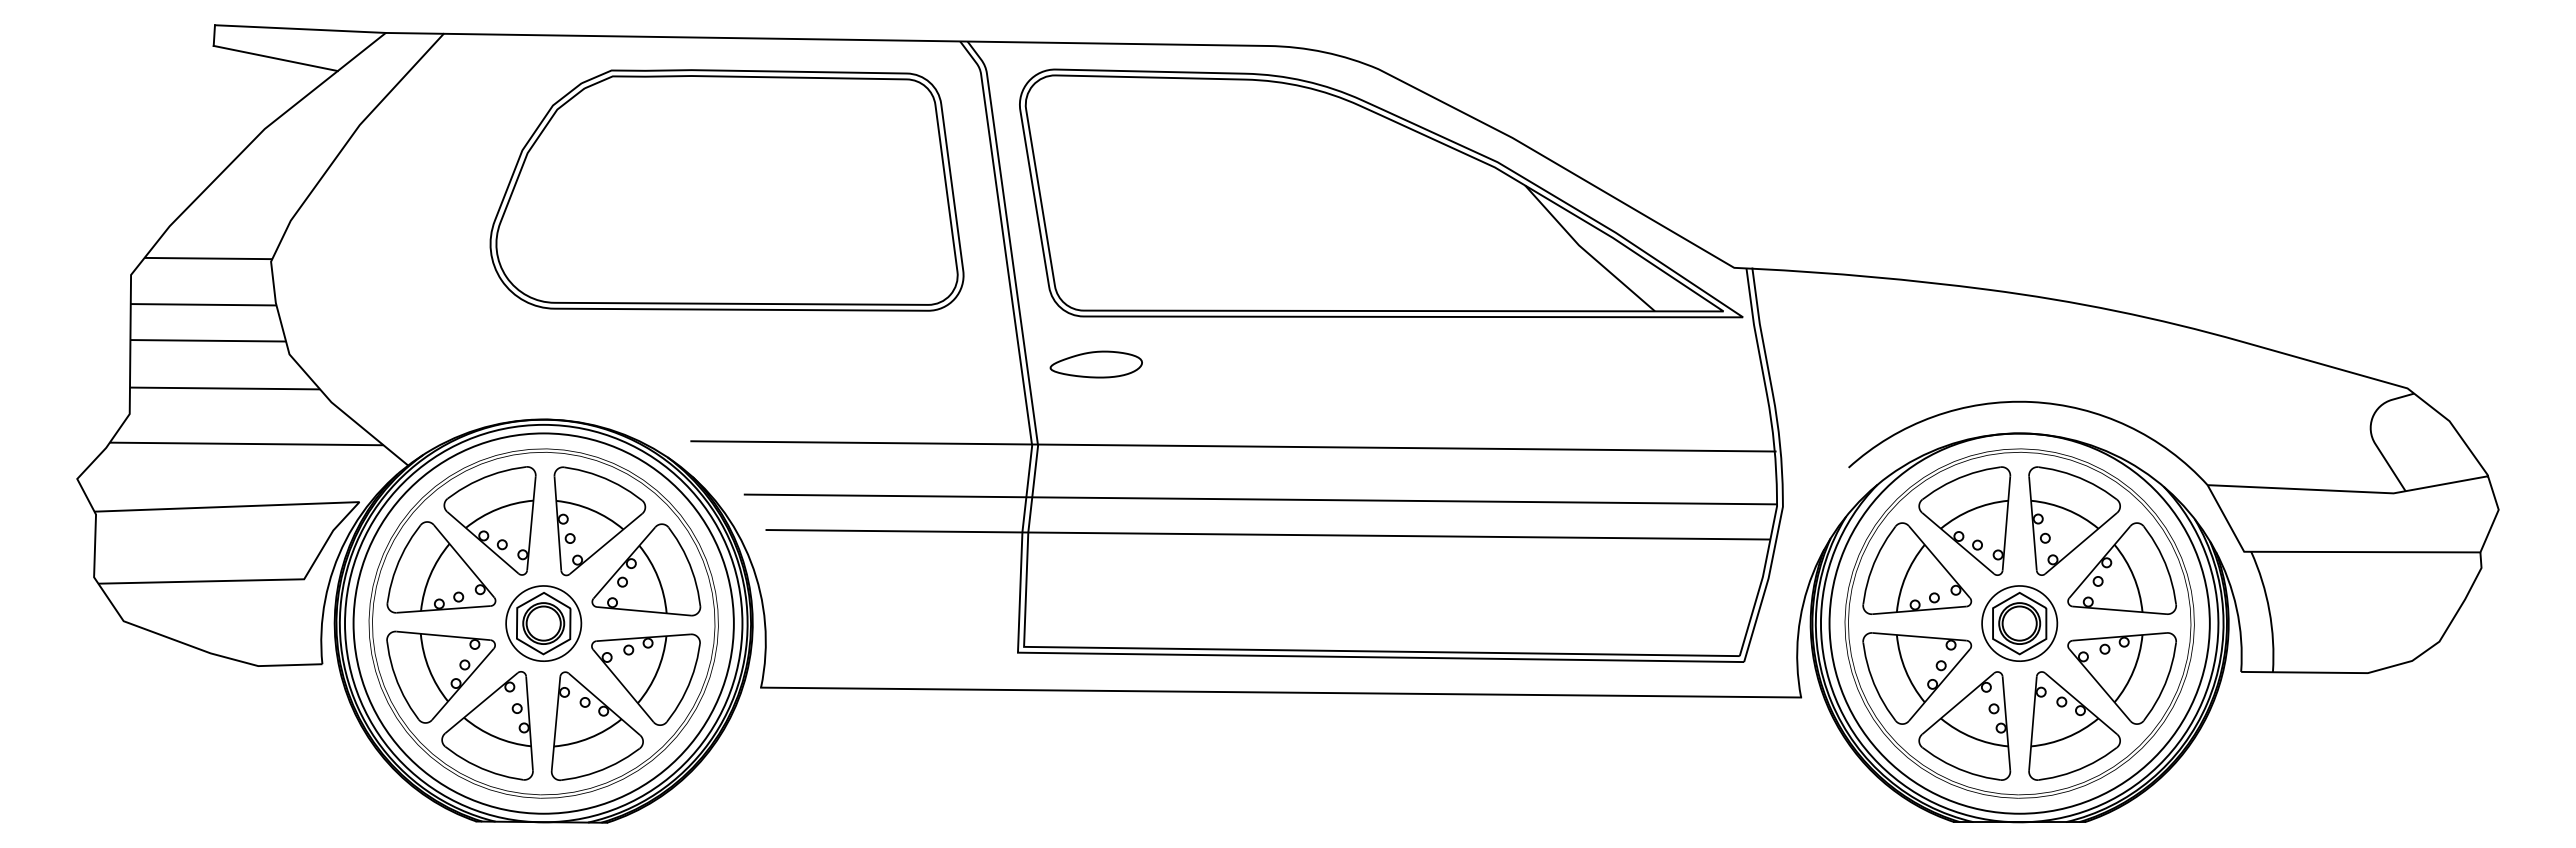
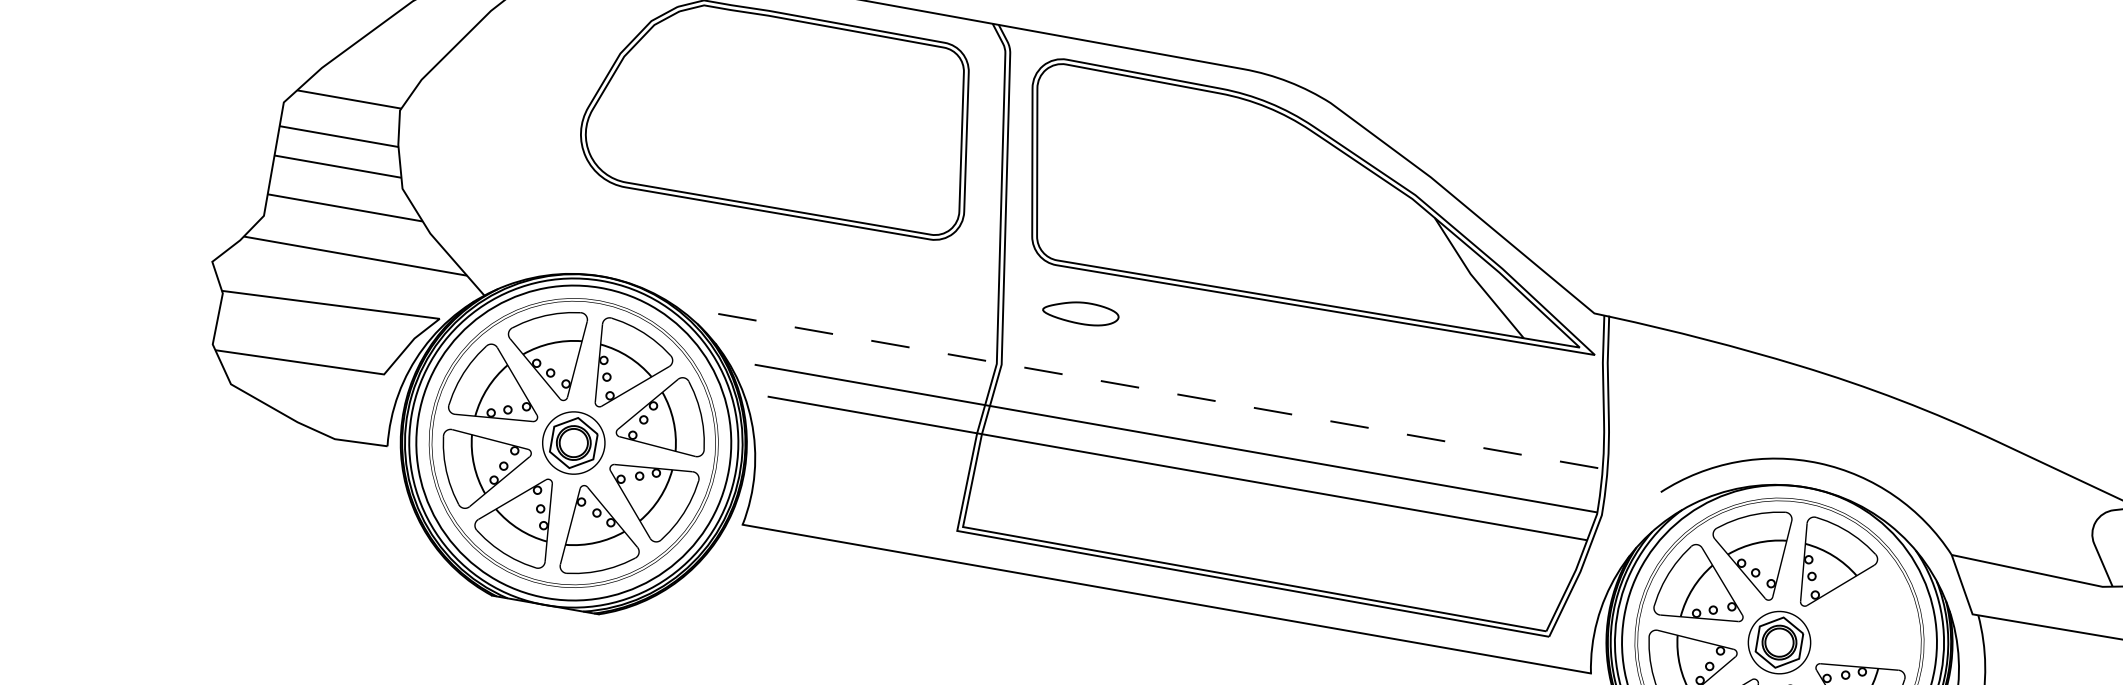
part: (1095, 364) -> (1080, 312), moved
line: (1233, 446) -> (1161, 391), solid -> dashed
part: (2121, 568) -> (1870, 611), removed

